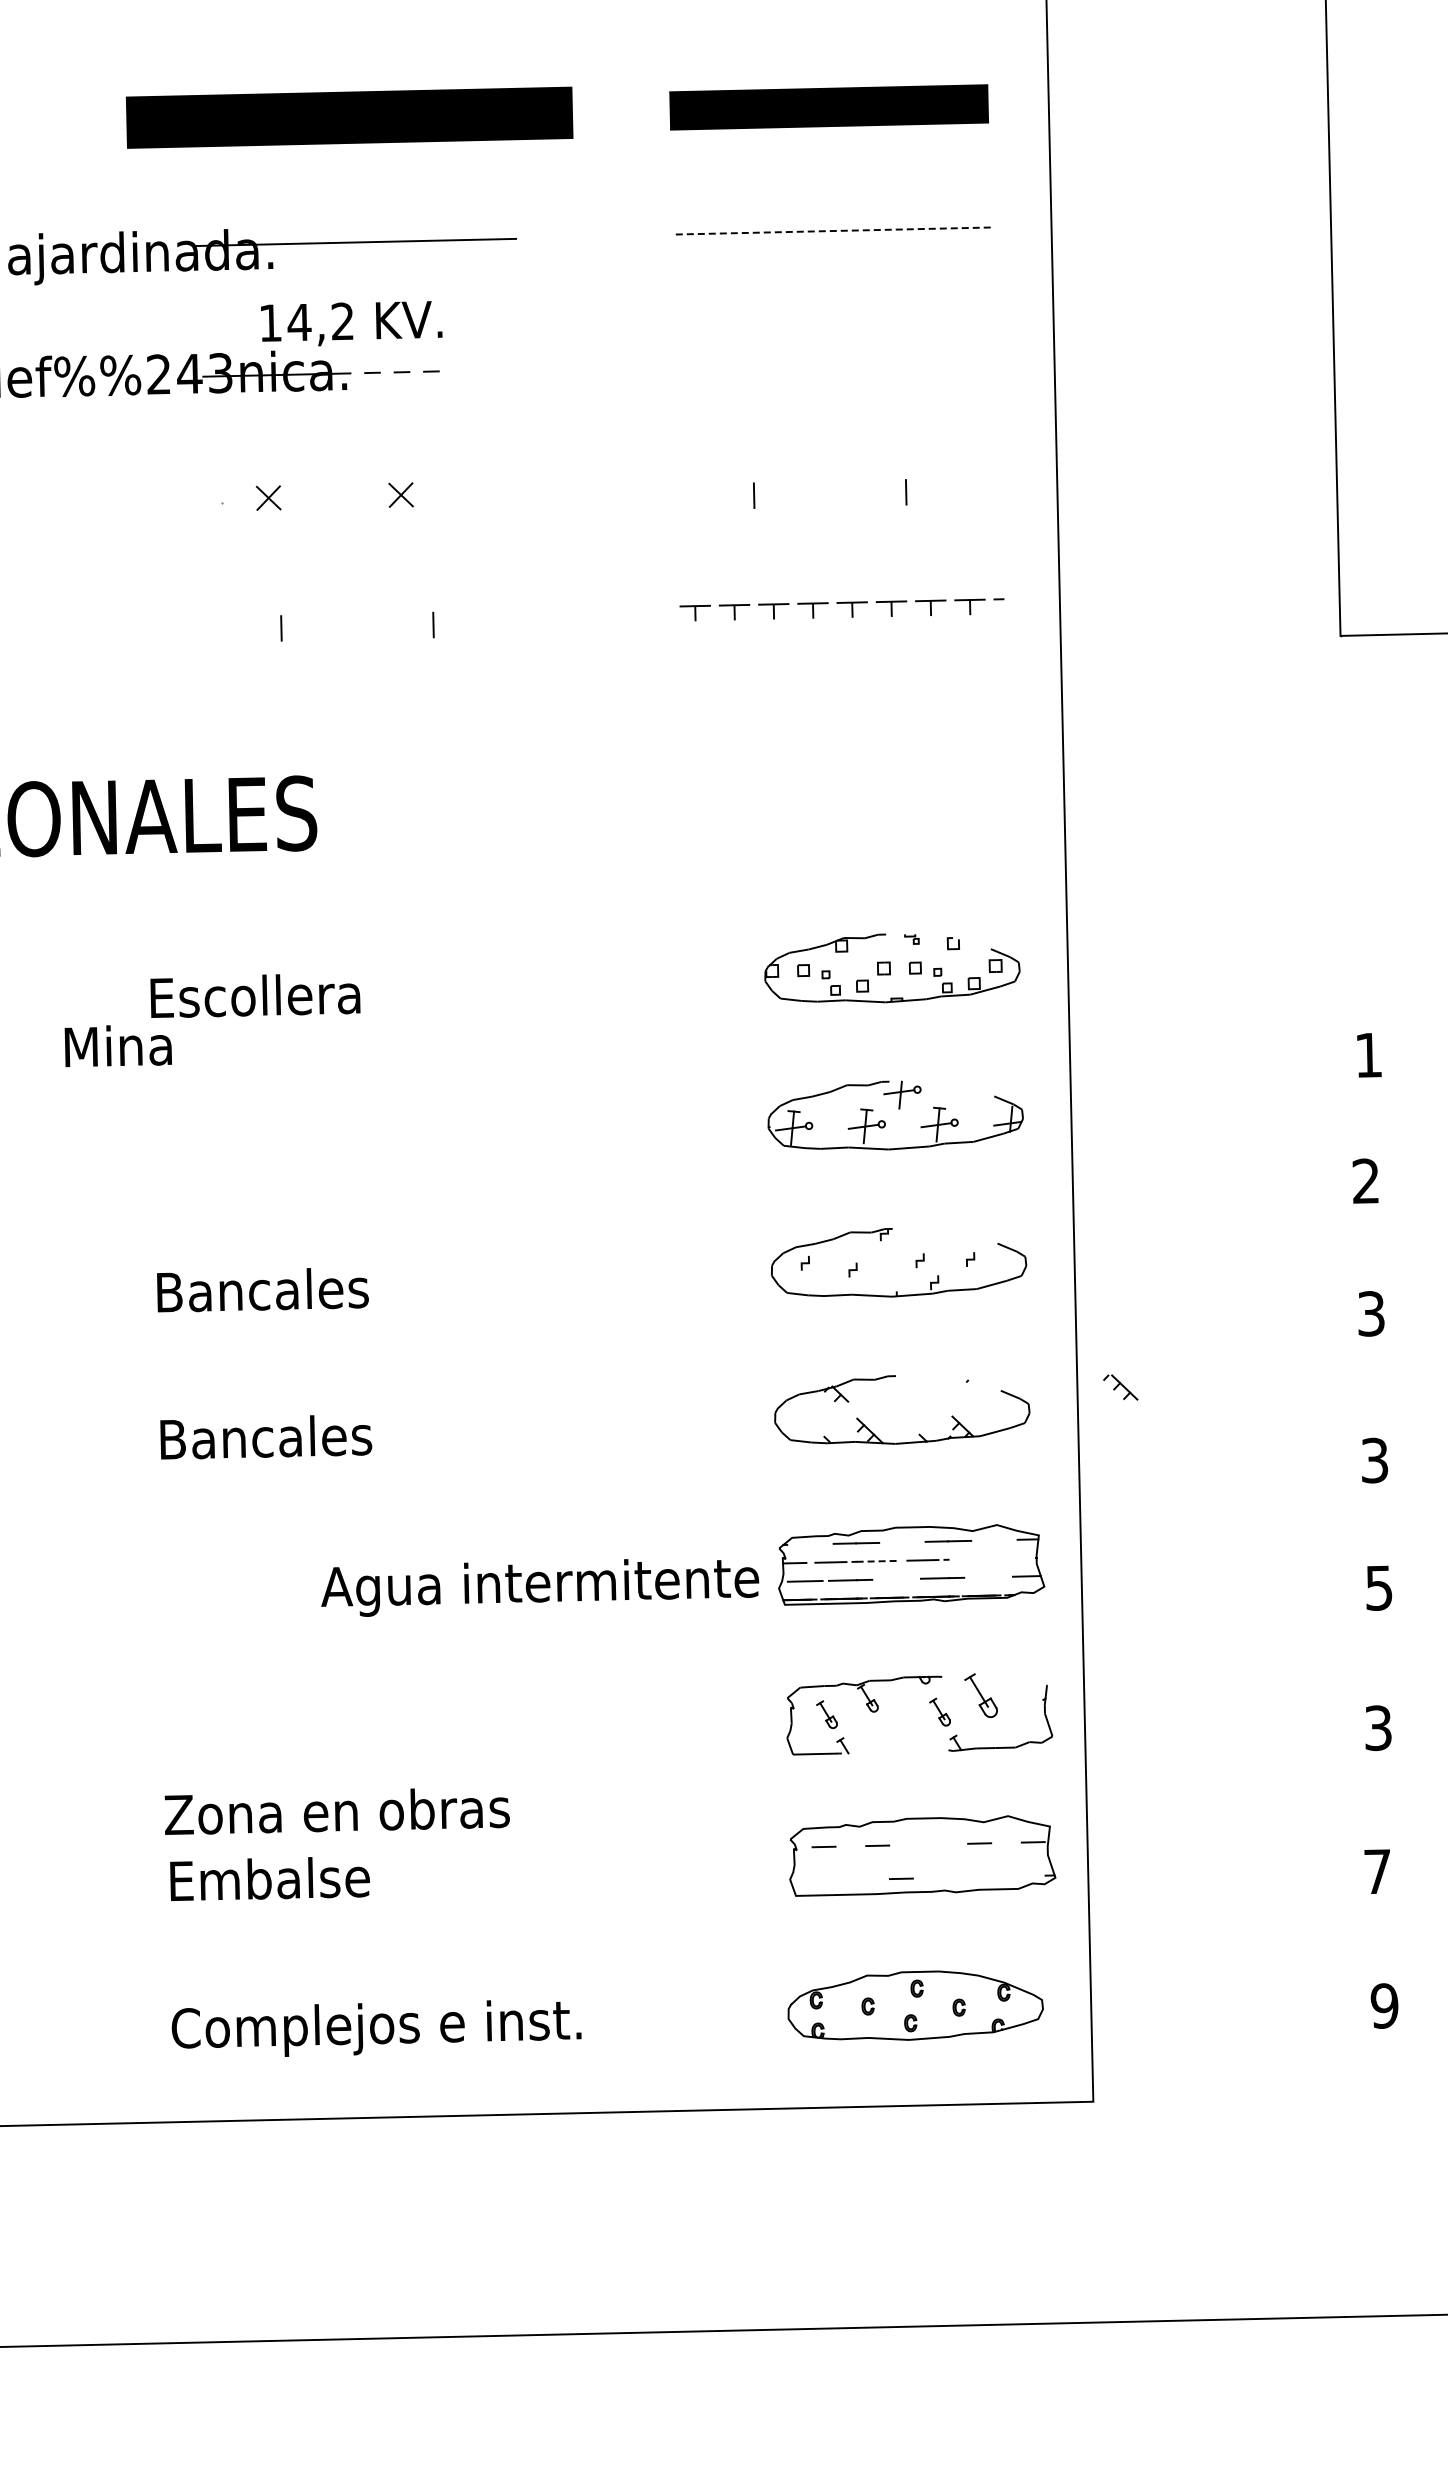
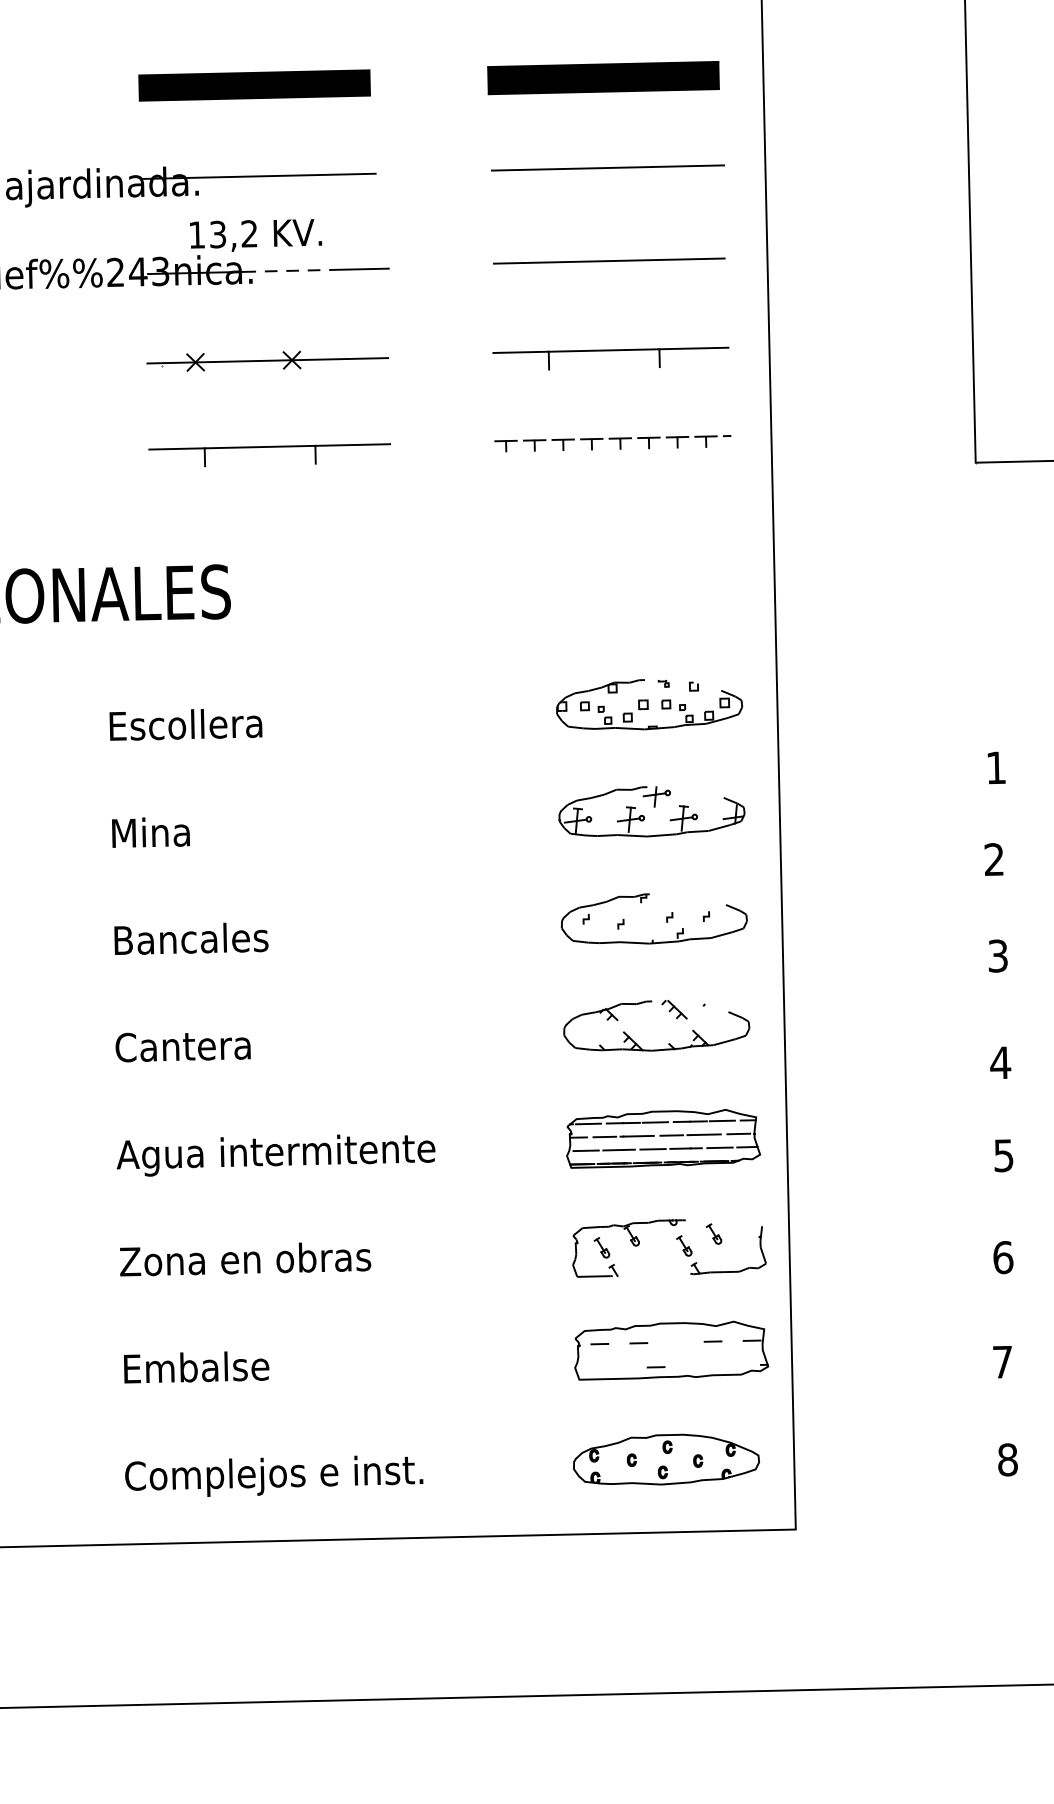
part: (349, 117) -> (254, 85), size x0.71
line: (835, 230) -> (608, 167), dashed -> solid
text: (299, 322) -> (218, 234), 14,2 -> 13,2
line: (836, 358) -> (608, 260), added
line: (493, 370) -> (359, 269), added
line: (838, 481) -> (610, 350), added
line: (367, 495) -> (267, 360), added
line: (370, 613) -> (269, 446), added
text: (117, 1046) -> (150, 832), moved
part: (1120, 1387) -> (674, 1009), moved
text: (265, 1437) -> (193, 1046), Bancales -> Cantera
text: (1374, 1460) -> (1000, 1062), 3 -> 4
line: (992, 1540) -> (722, 1121), added
line: (900, 1542) -> (655, 1122), added
line: (808, 1544) -> (588, 1123), added
line: (1014, 1557) -> (738, 1133), added
line: (969, 1558) -> (705, 1134), added
line: (877, 1561) -> (638, 1136), dashed -> solid
line: (988, 1576) -> (719, 1147), added
line: (896, 1578) -> (652, 1148), added
text: (540, 1587) -> (276, 1155), moved
part: (980, 1695) -> (713, 1233), size x0.62
text: (1378, 1728) -> (1003, 1257), 3 -> 6
text: (336, 1811) -> (244, 1259), moved
text: (1384, 2005) -> (1007, 1459), 9 -> 8

